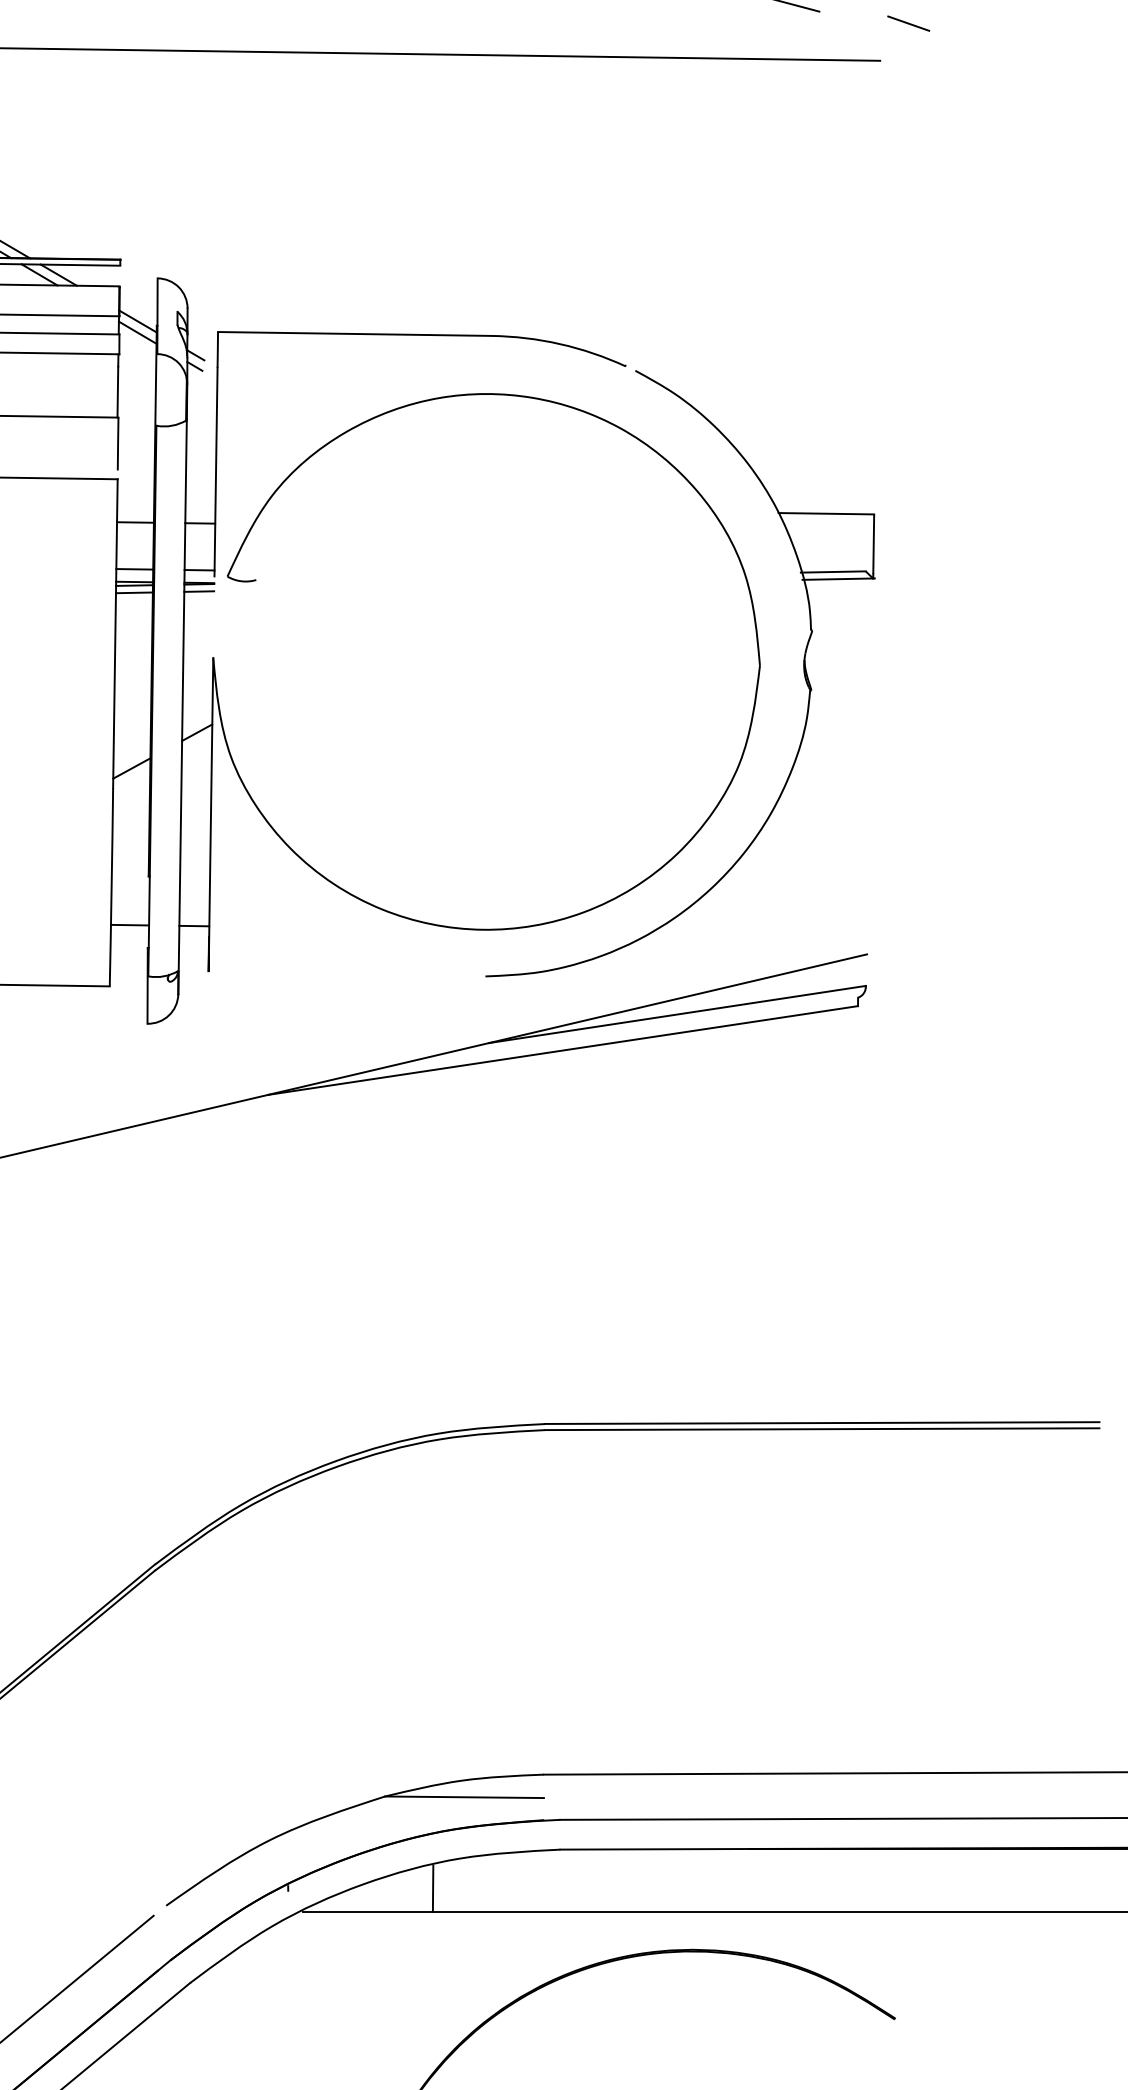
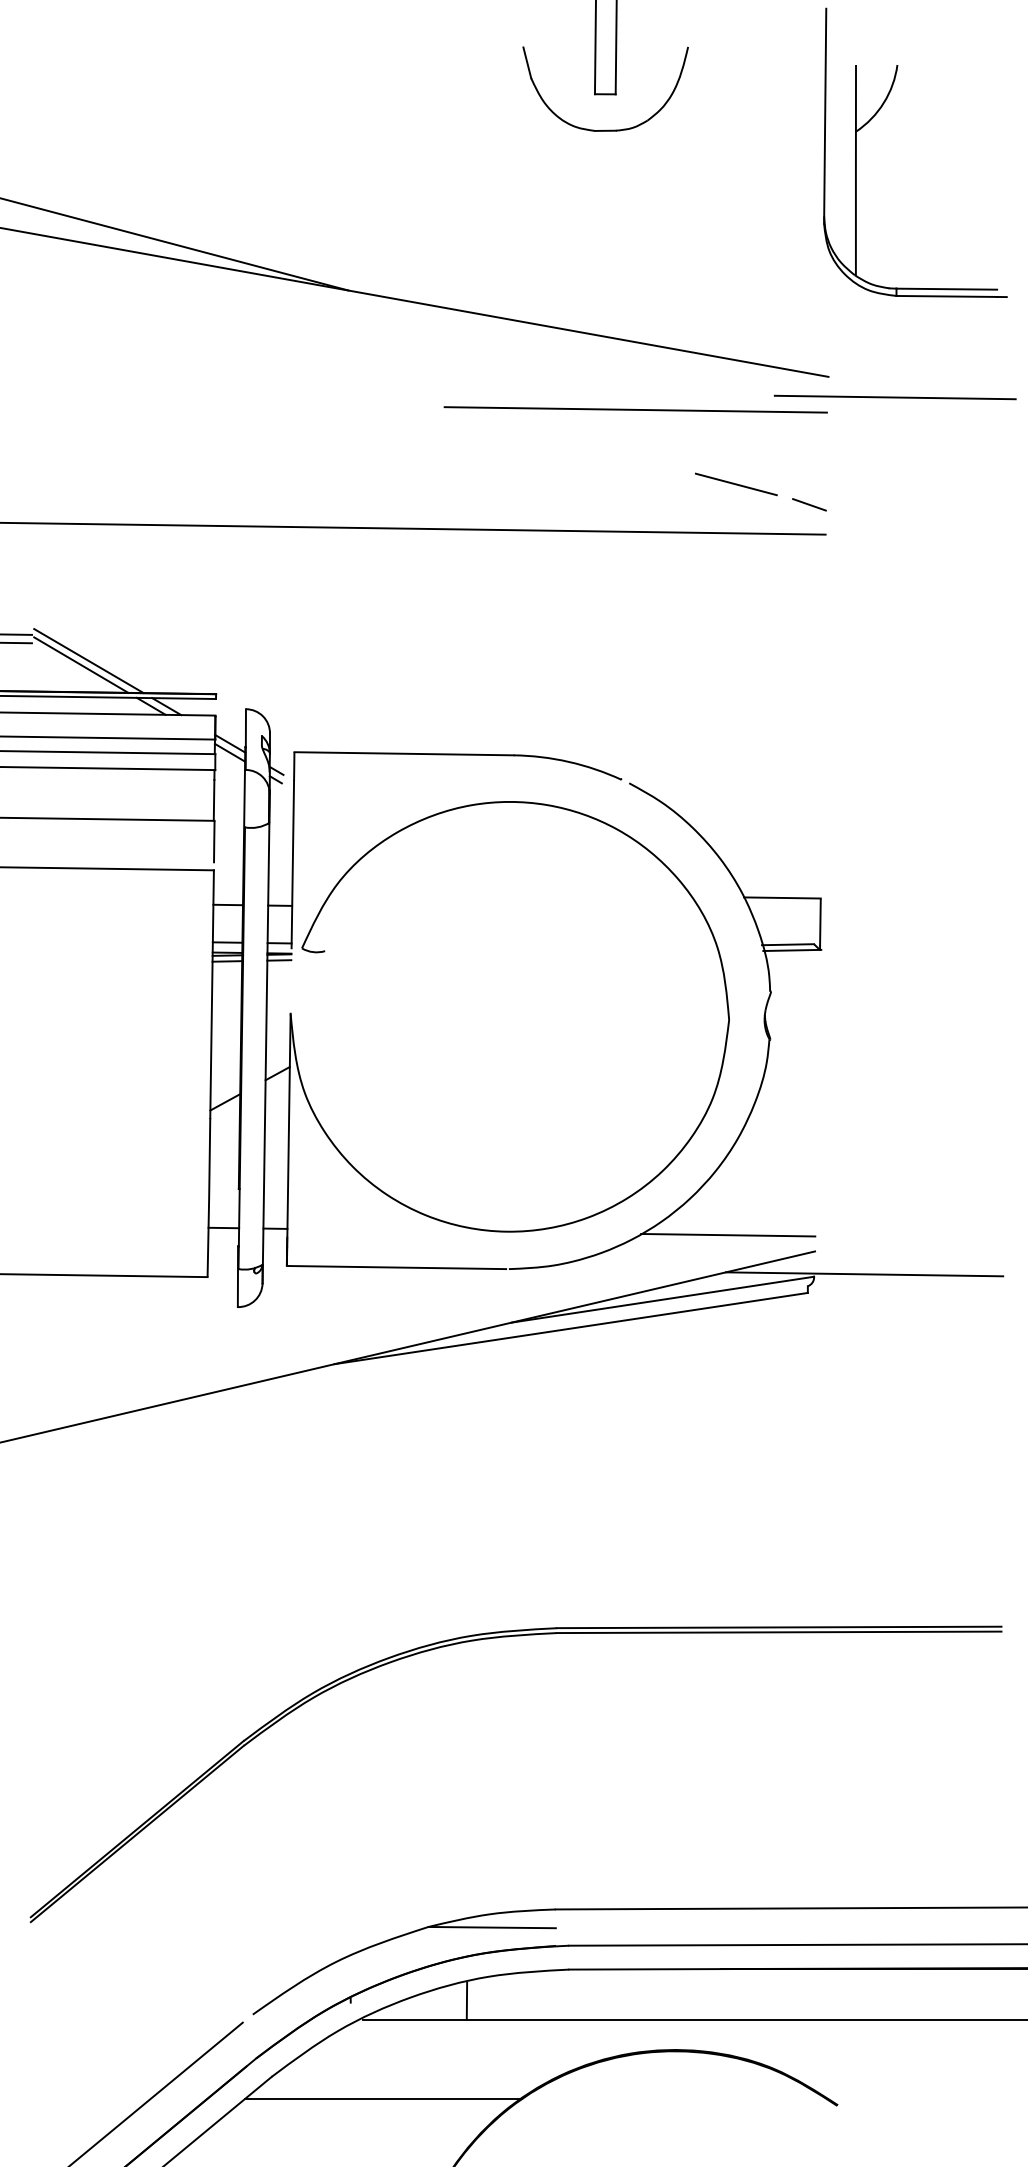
line: (908, 23) -> (809, 504), moved
line: (759, 933) -> (728, 1234), added
line: (345, 974) -> (396, 1267), added
line: (928, 983) -> (864, 1274), added
line: (329, 2010) -> (383, 2098), added

